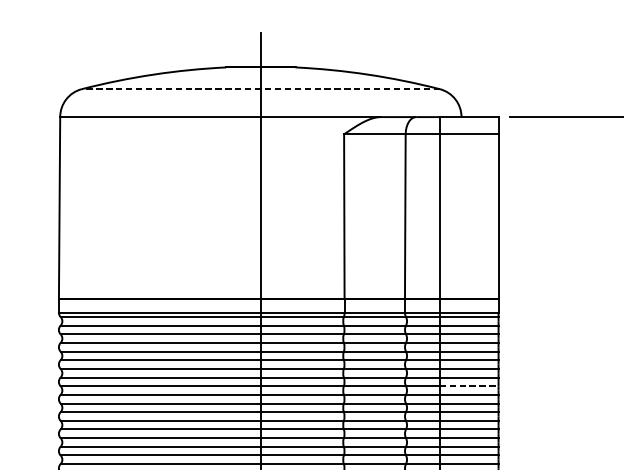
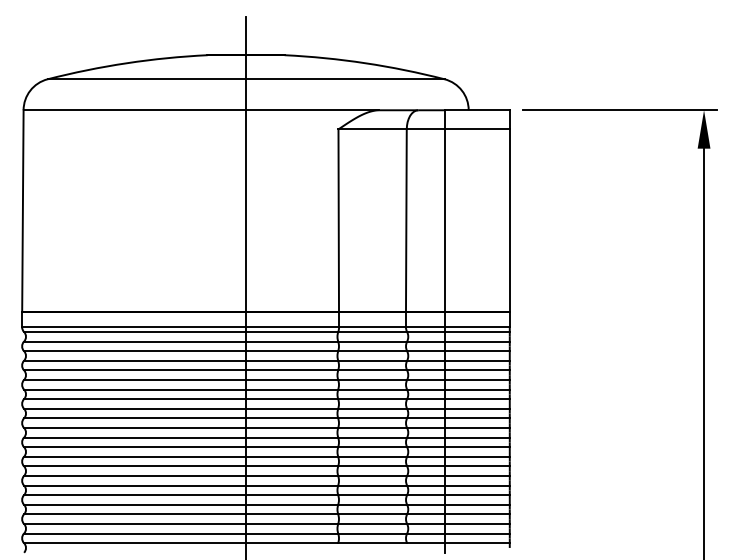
line: (261, 89) -> (246, 79), dashed -> solid
line: (469, 385) -> (477, 408), dashed -> solid

